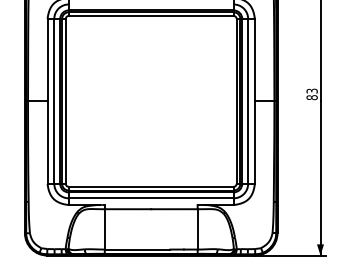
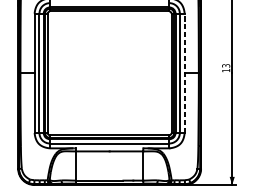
text: (311, 97) -> (225, 70), 83 -> 13
line: (254, 100) -> (184, 72), solid -> dashed

